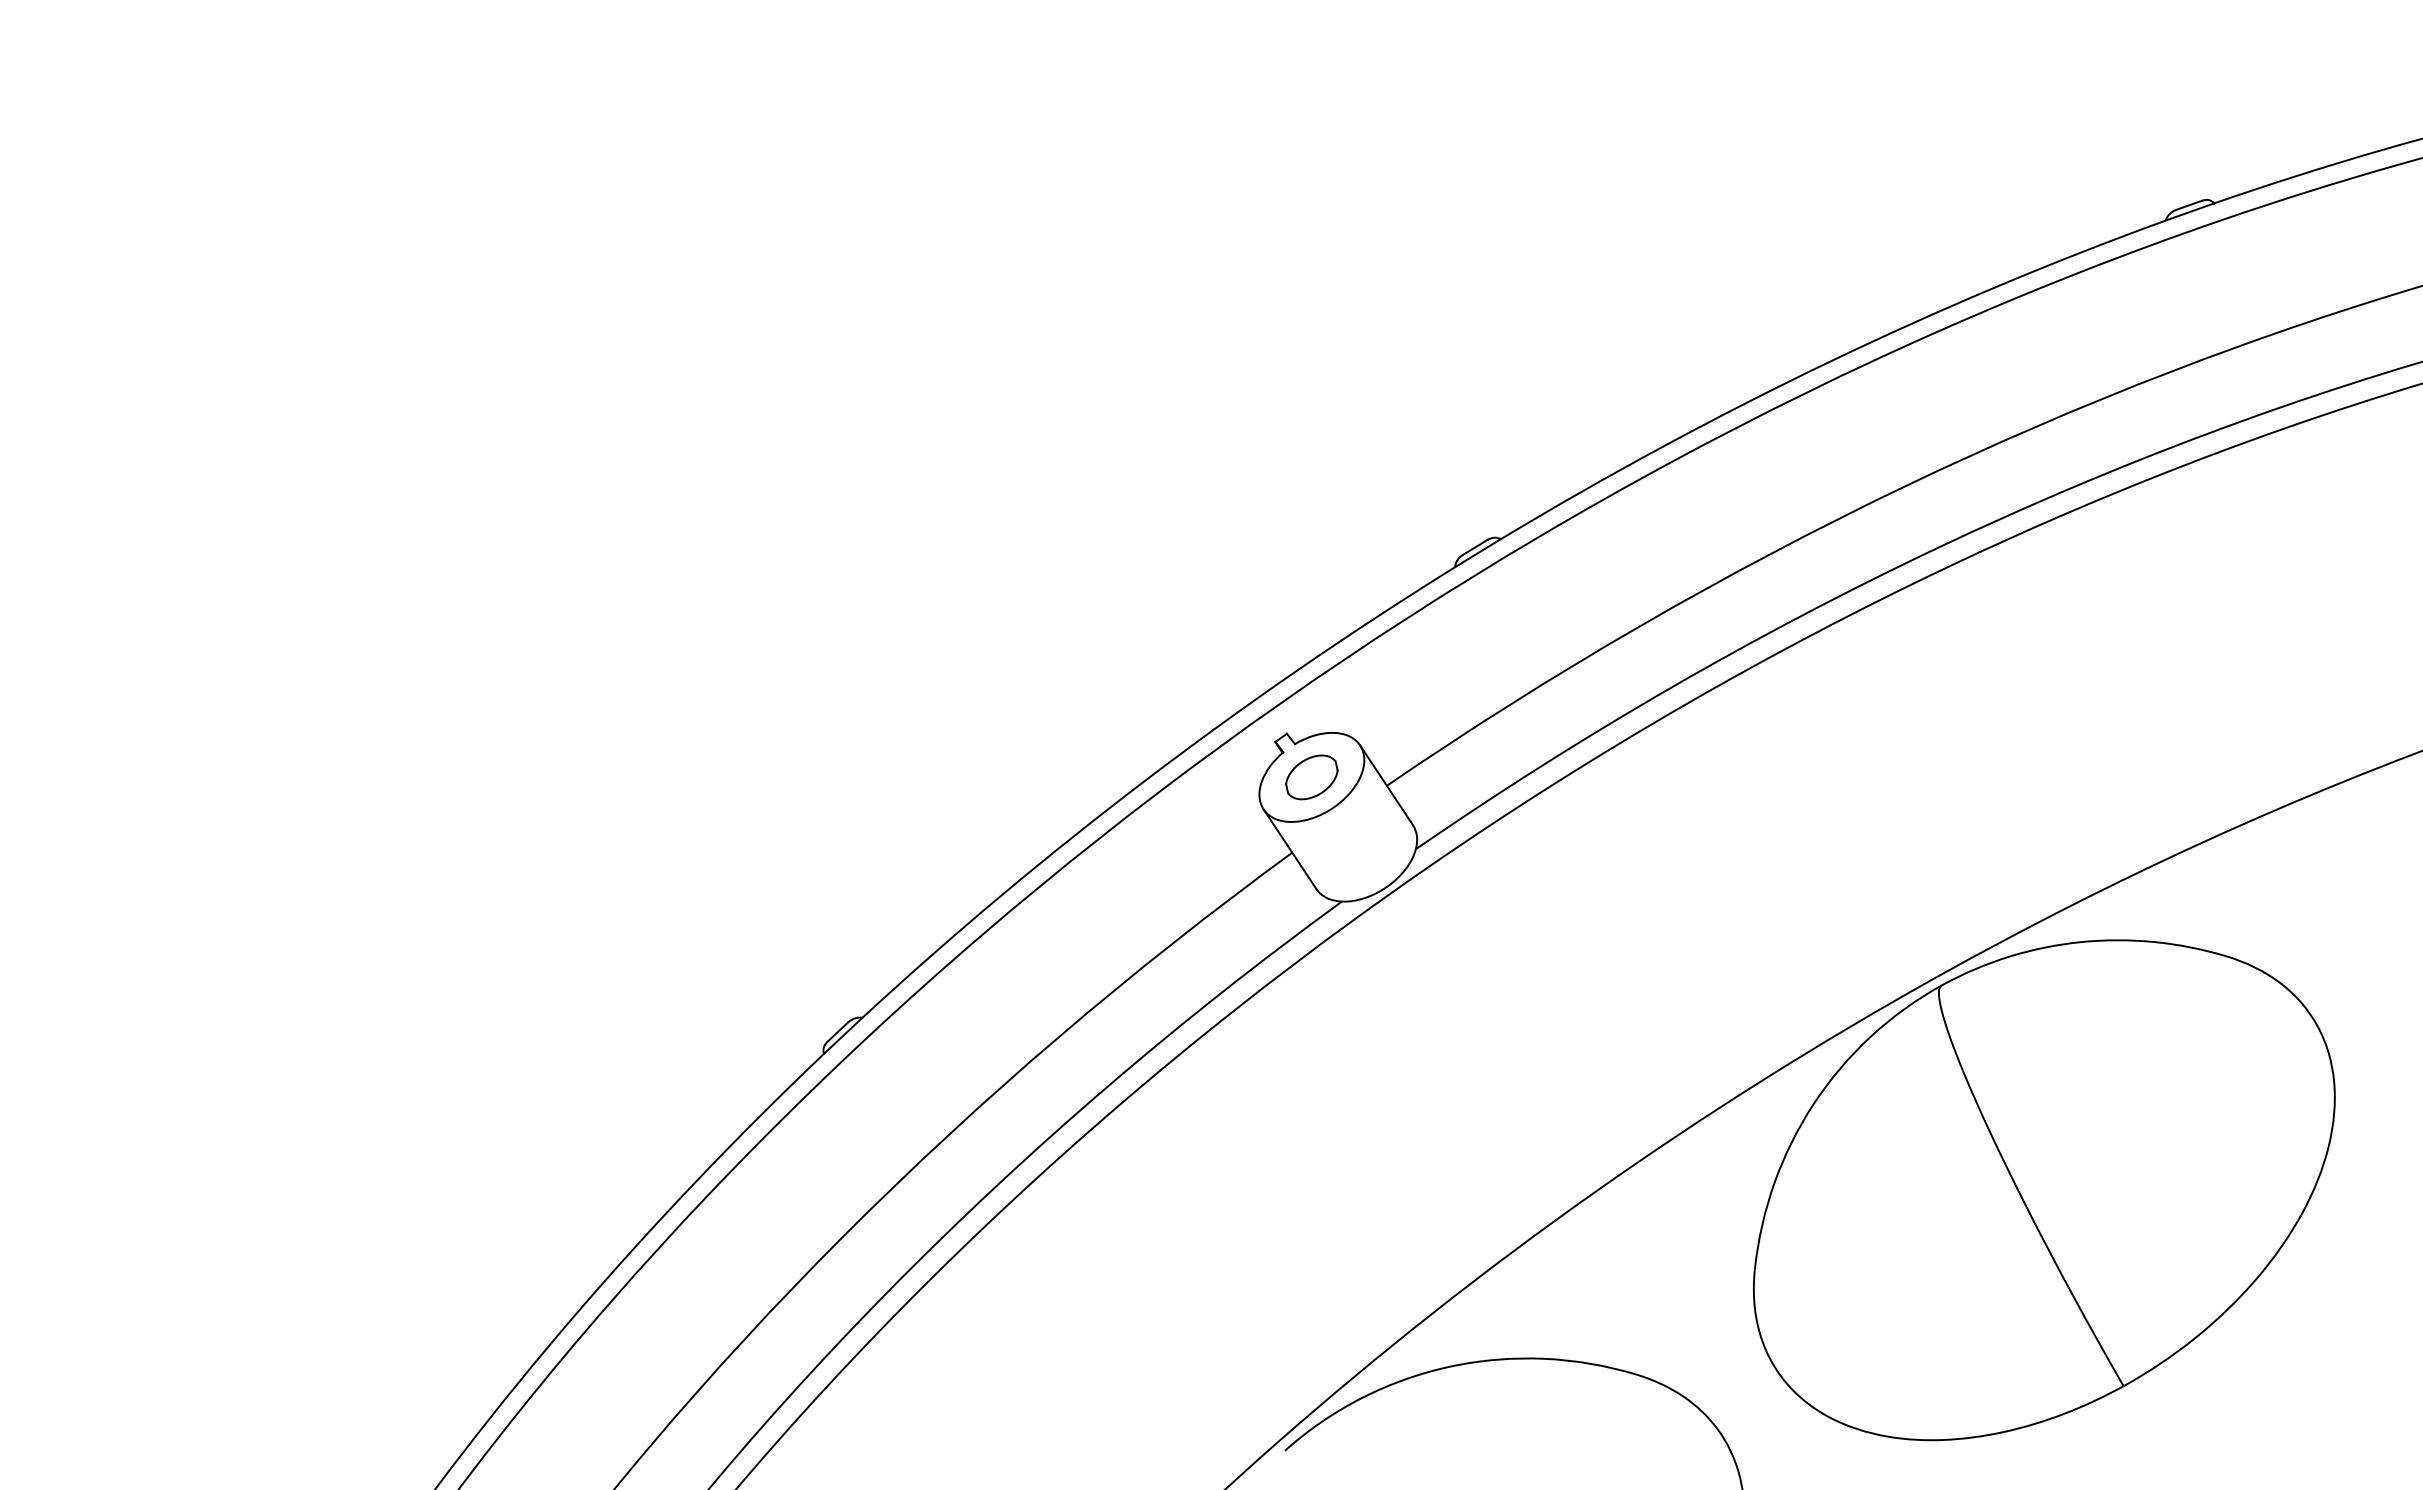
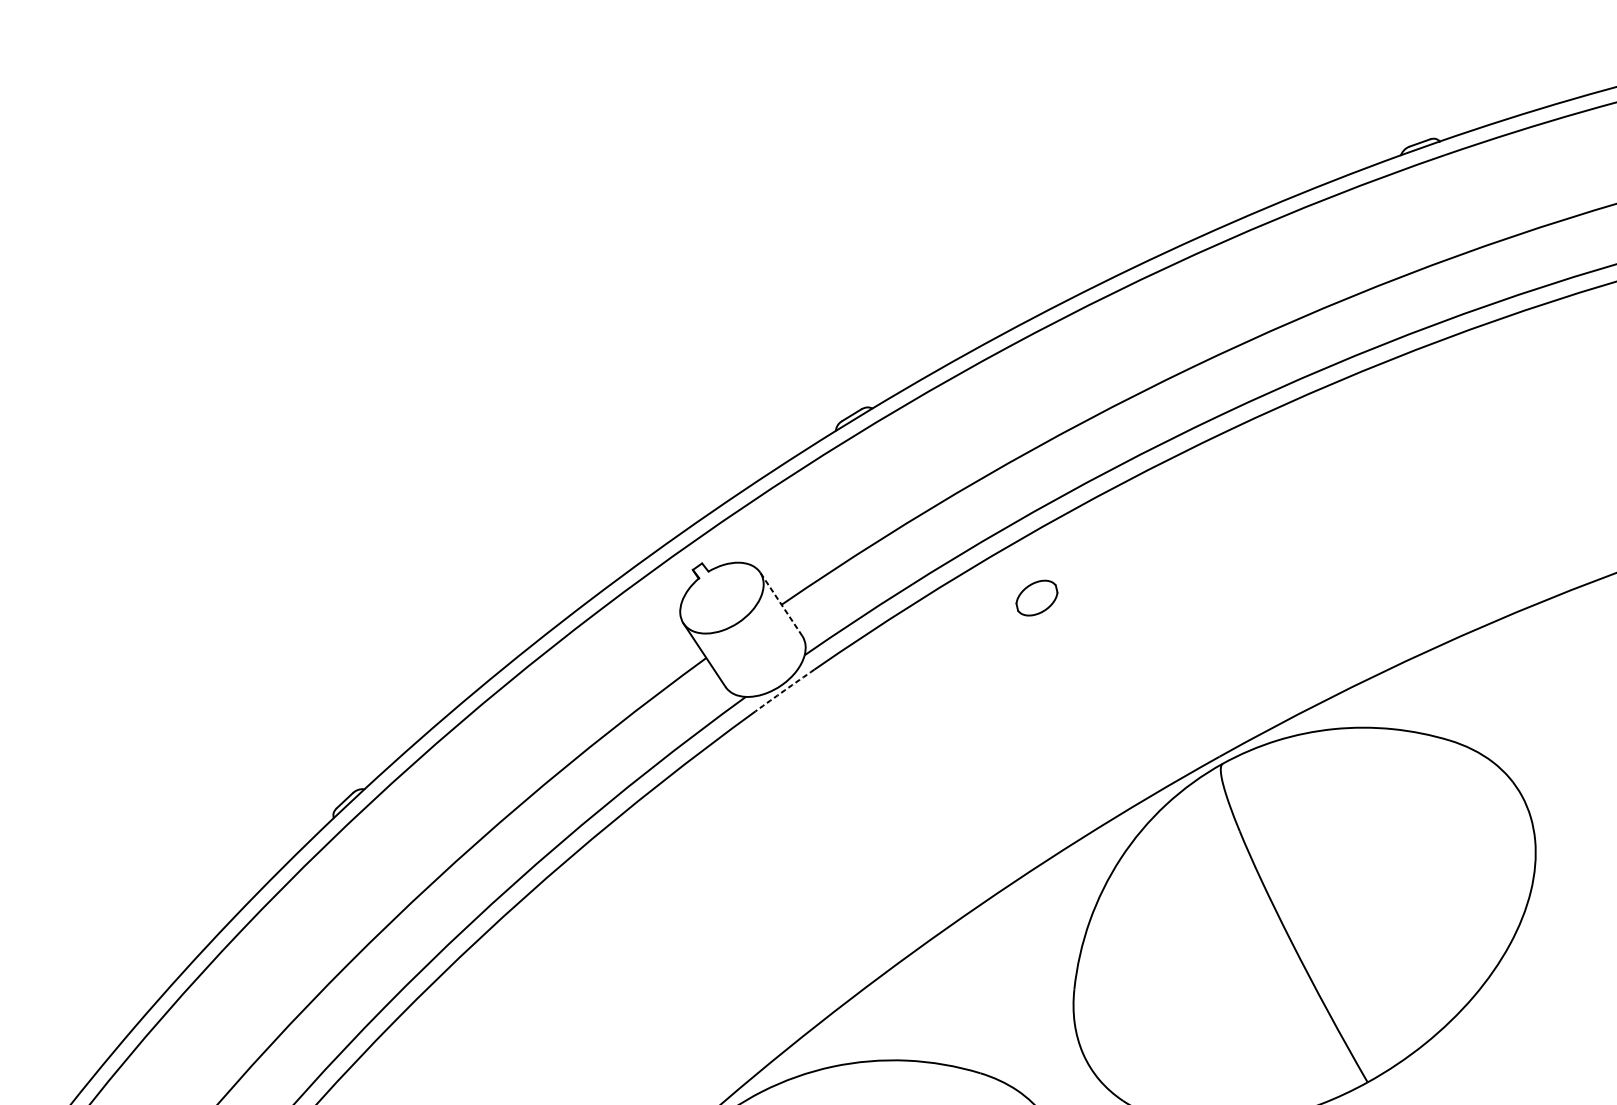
part: (1311, 777) -> (1036, 598), moved
line: (1386, 785) -> (781, 604), solid -> dashed
arc: (1390, 893) -> (784, 690), solid -> dashed

